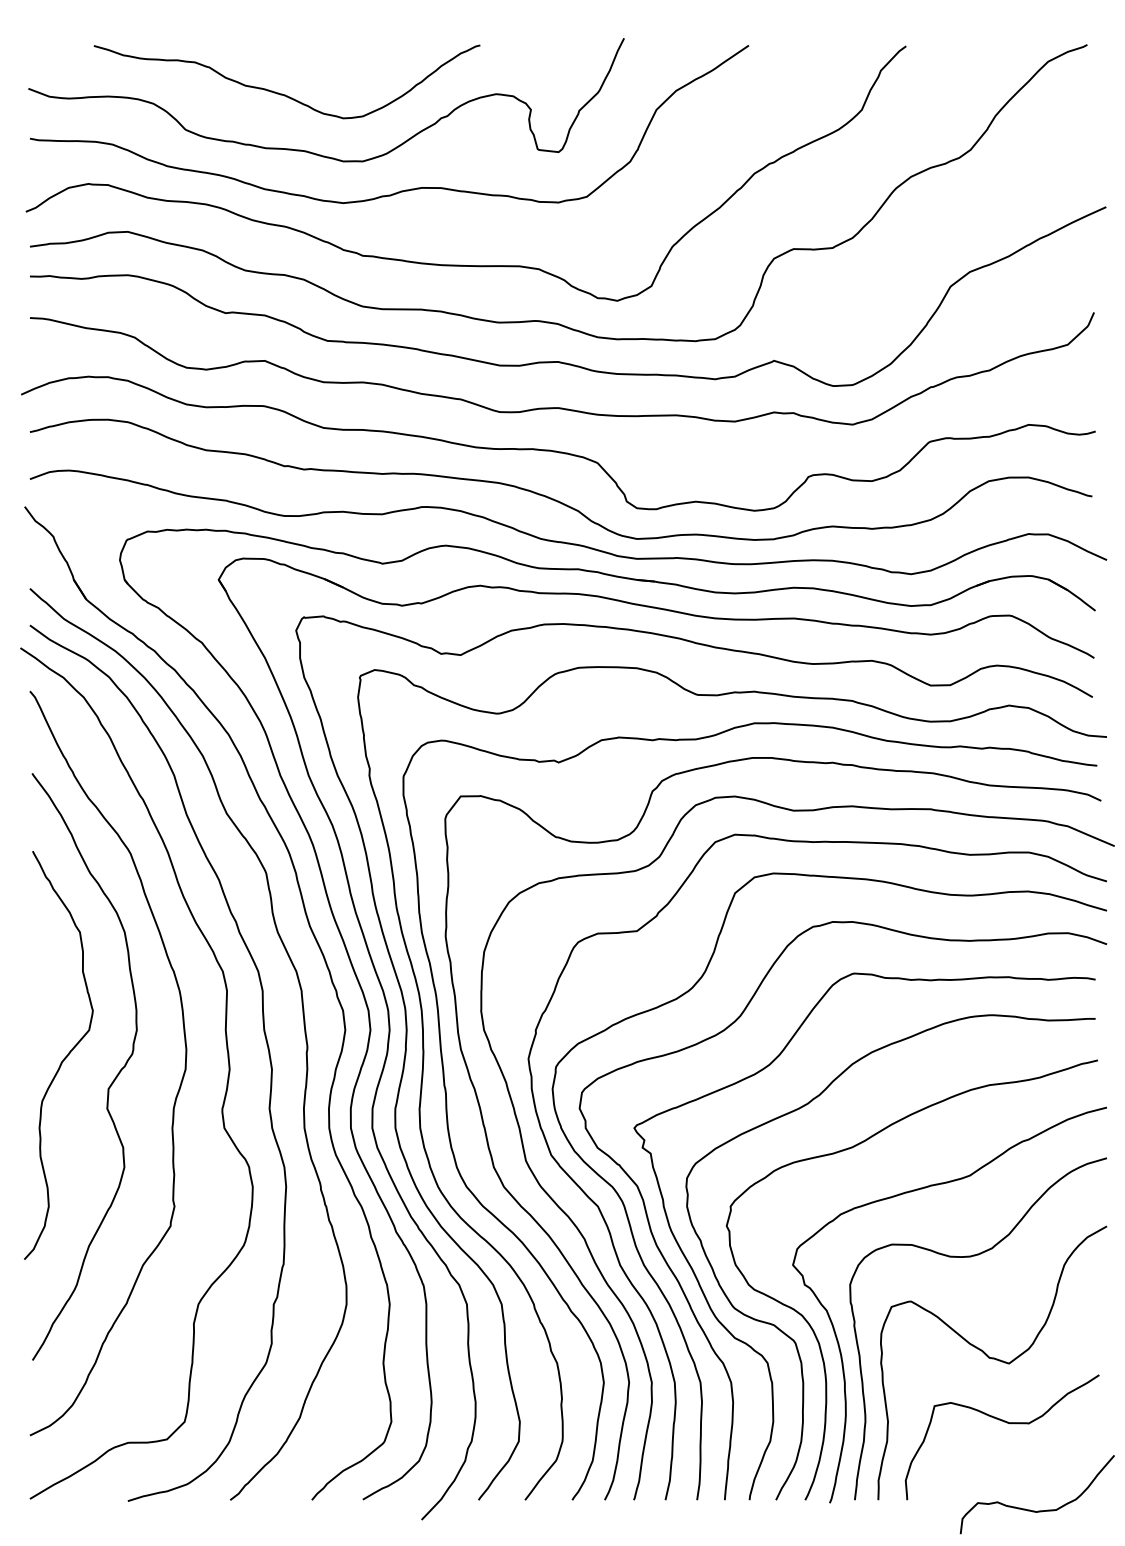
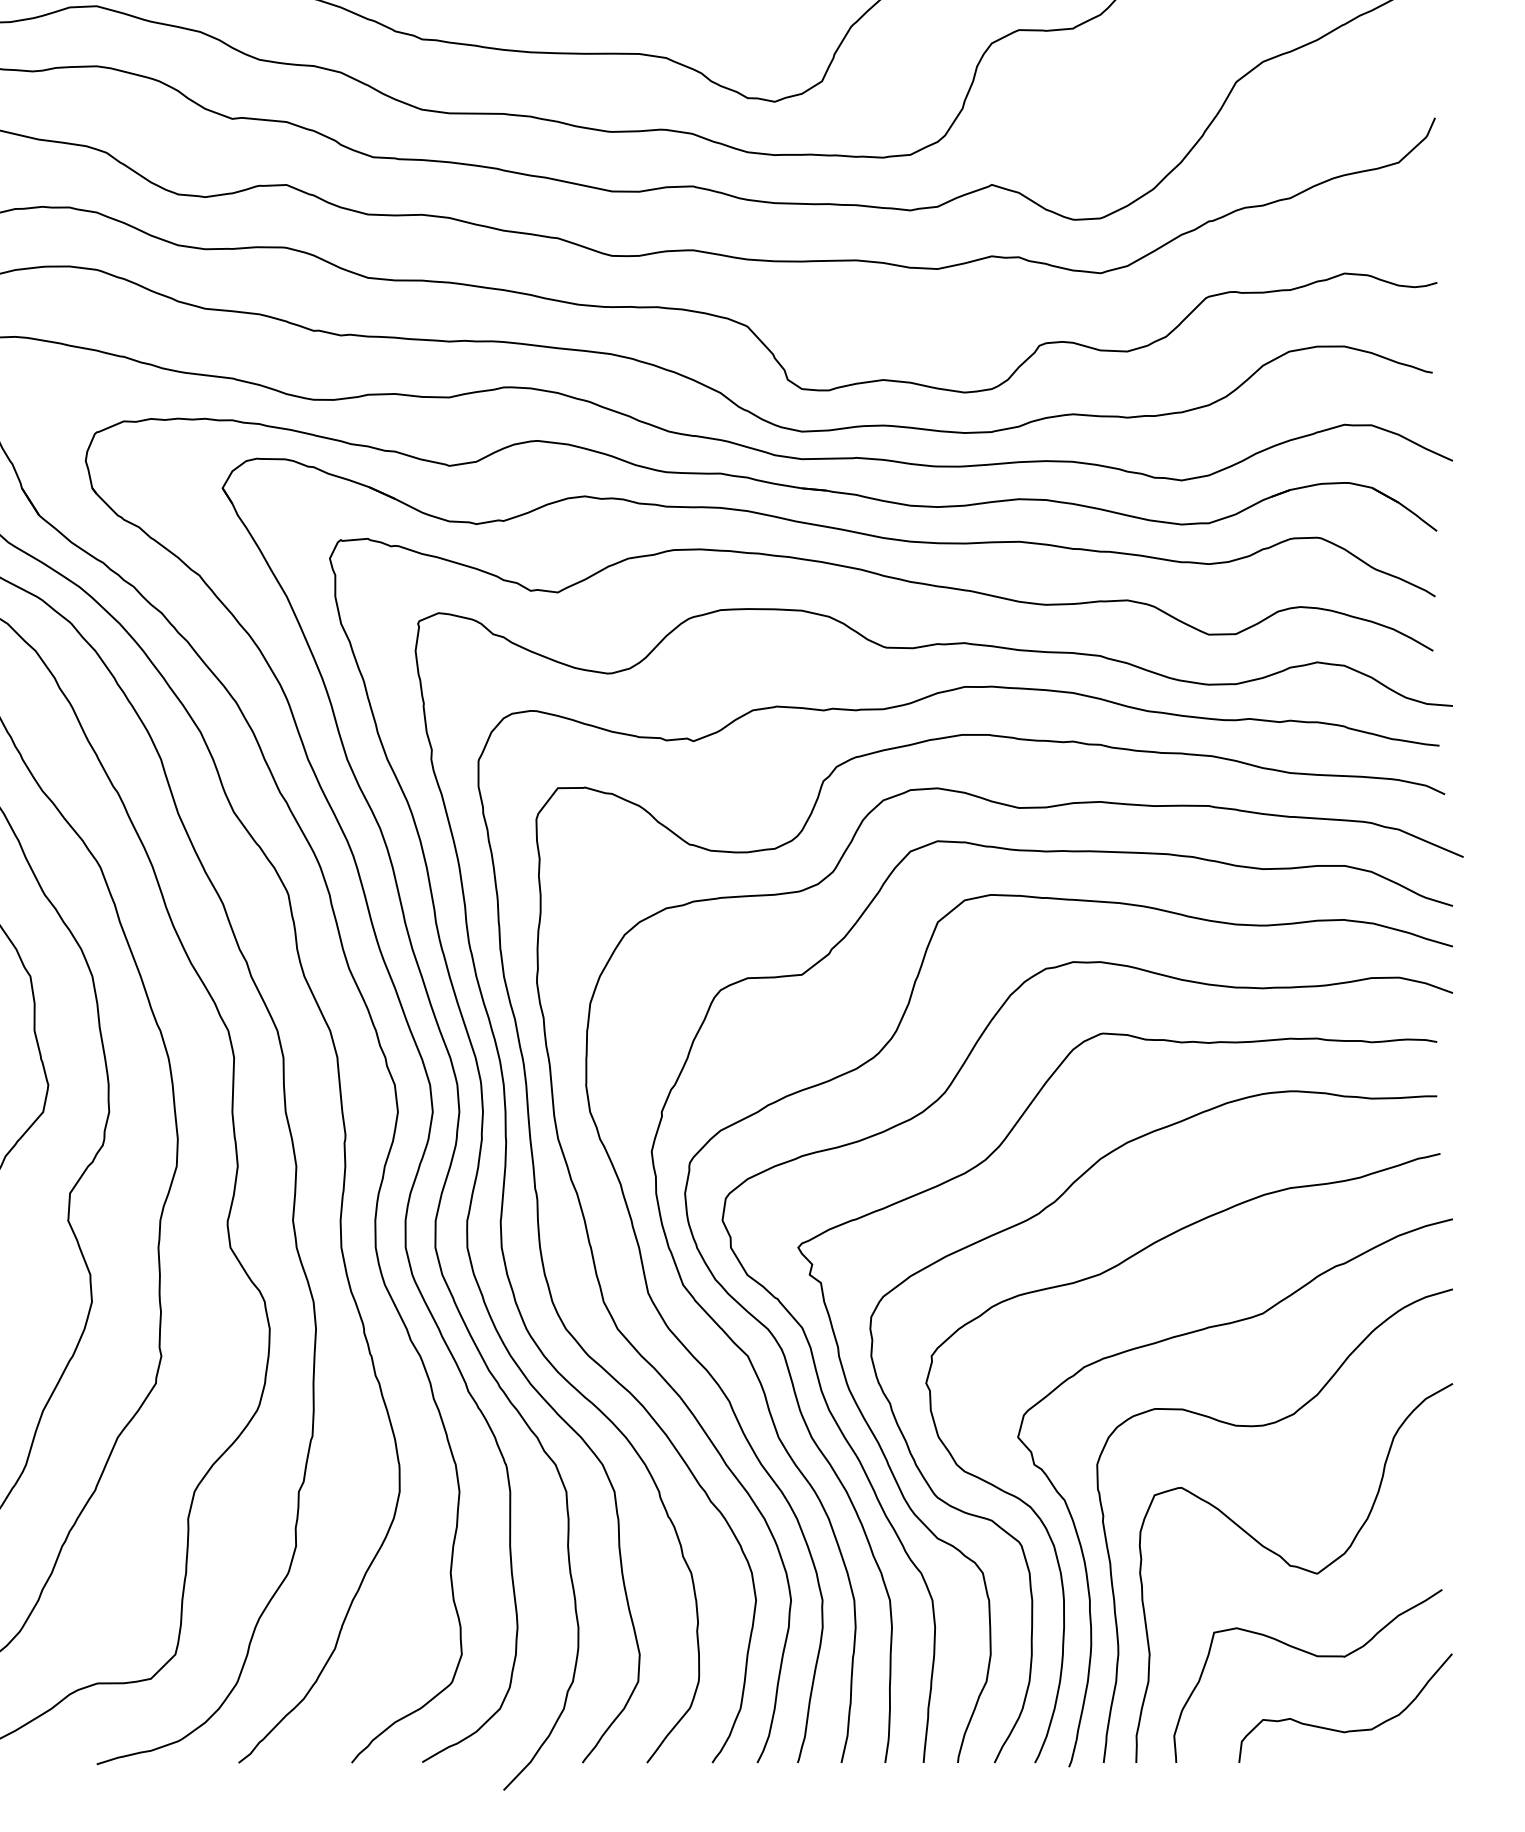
curve: (1035, 1510) -> (1342, 1730), moved

